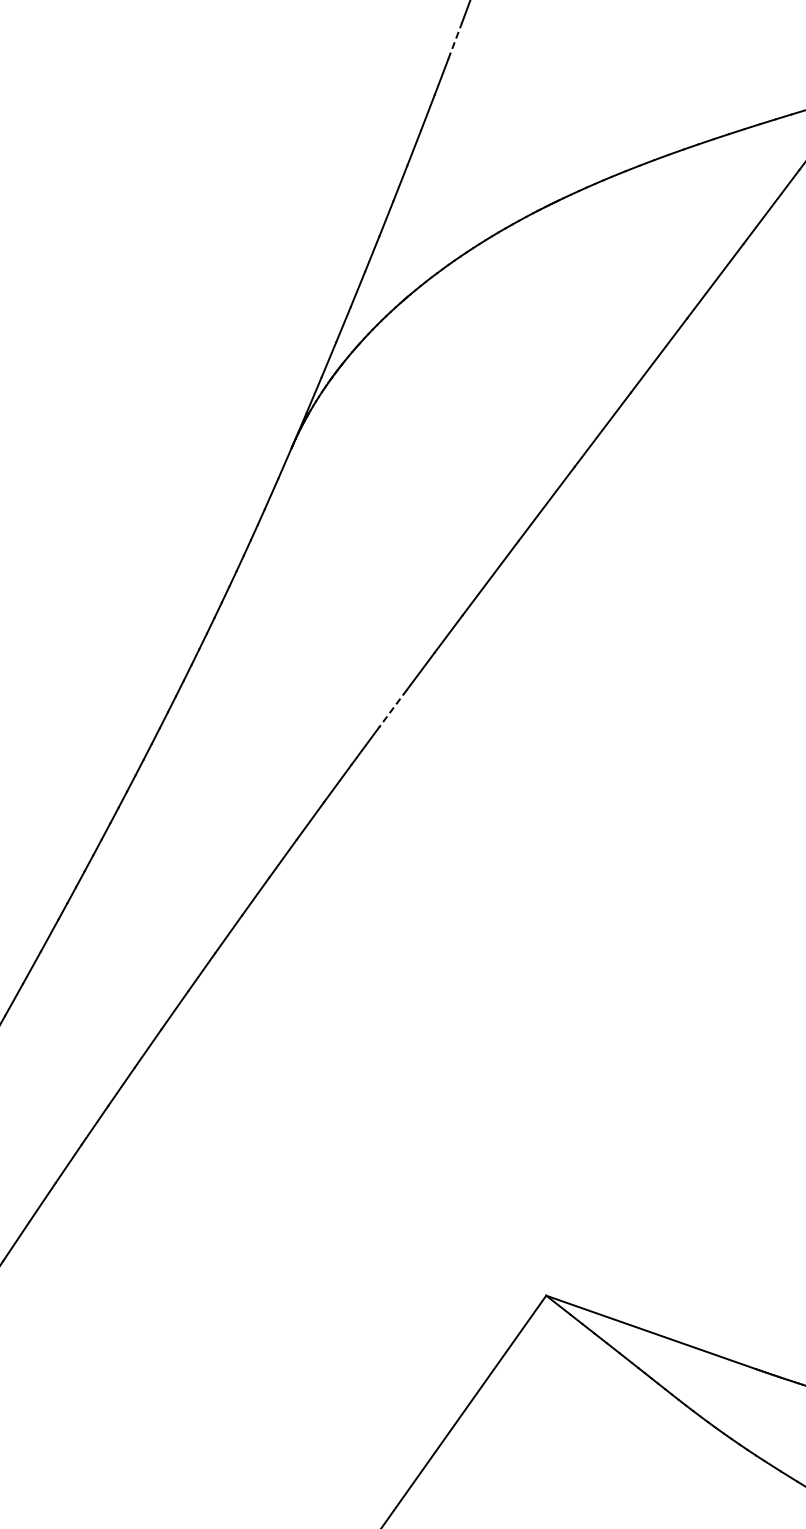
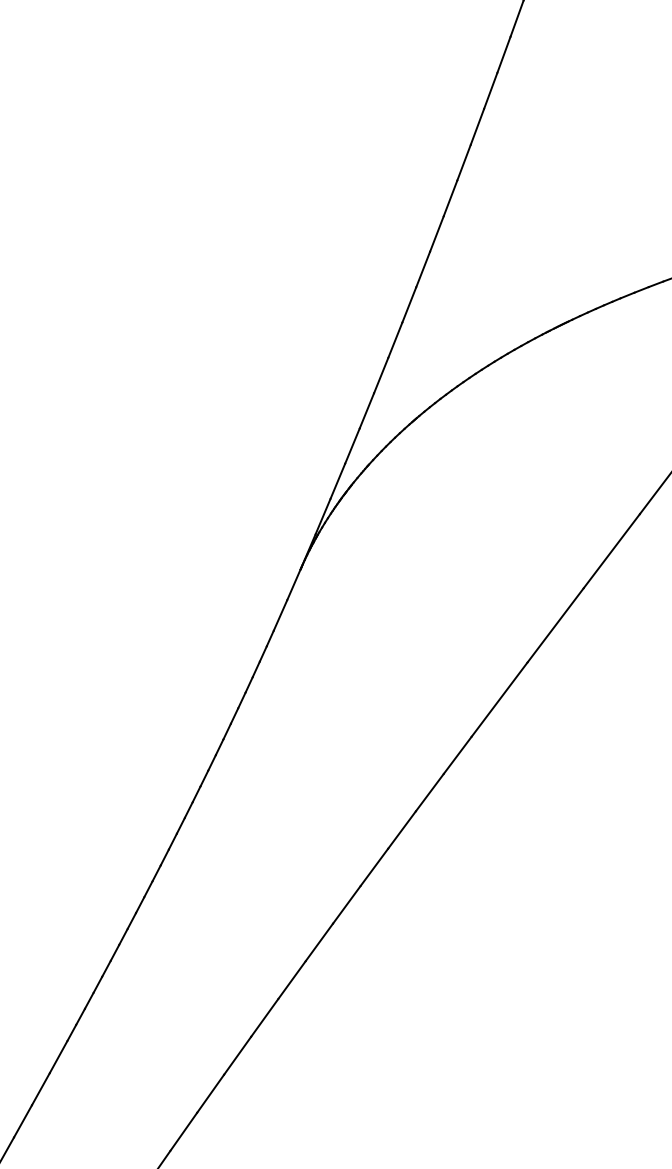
line: (455, 40) -> (464, 161), dashed -> solid
line: (392, 708) -> (401, 829), dashed -> solid

